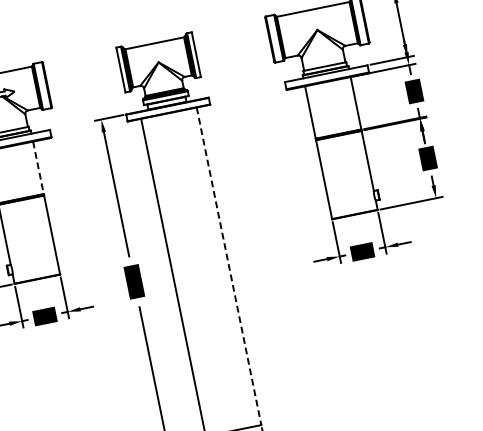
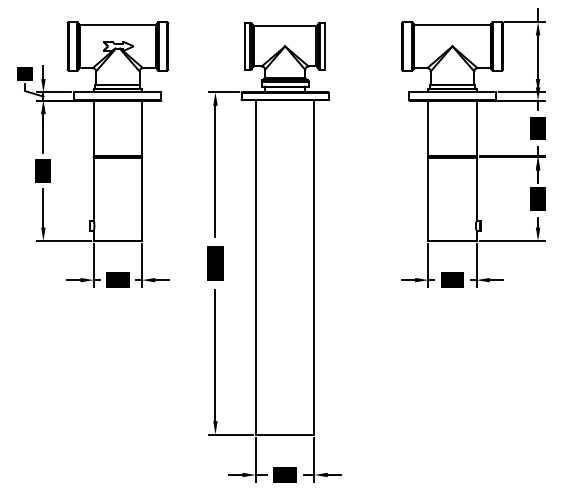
line: (38, 168) -> (141, 128), dashed -> solid
line: (229, 266) -> (314, 267), dashed -> solid

